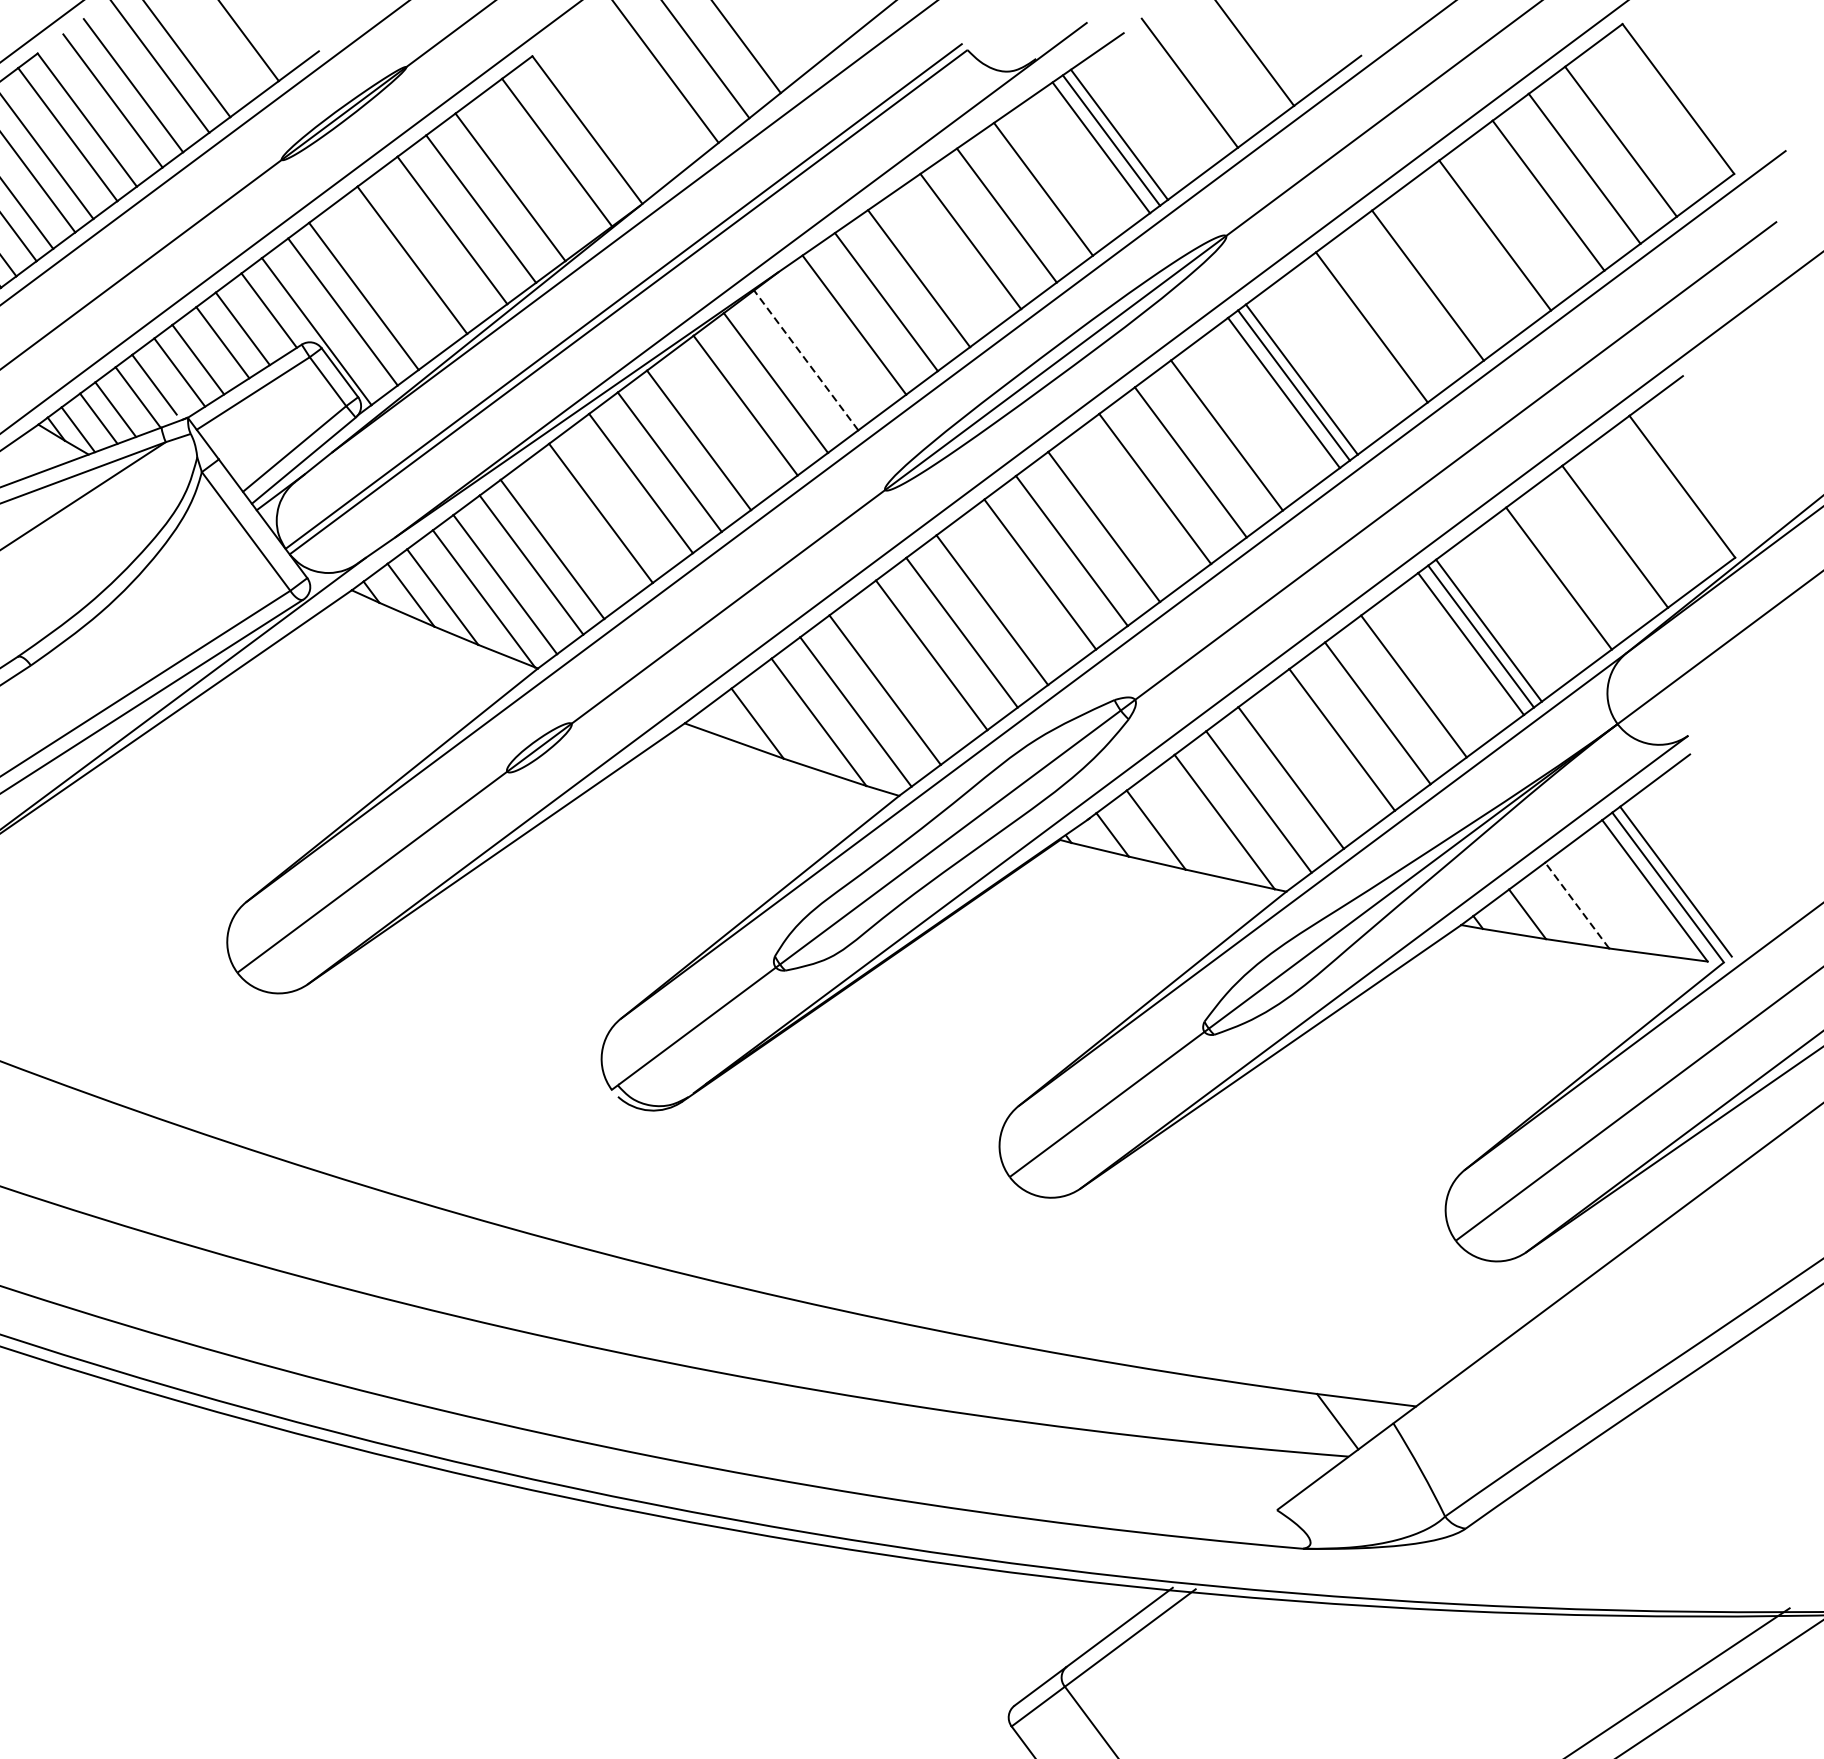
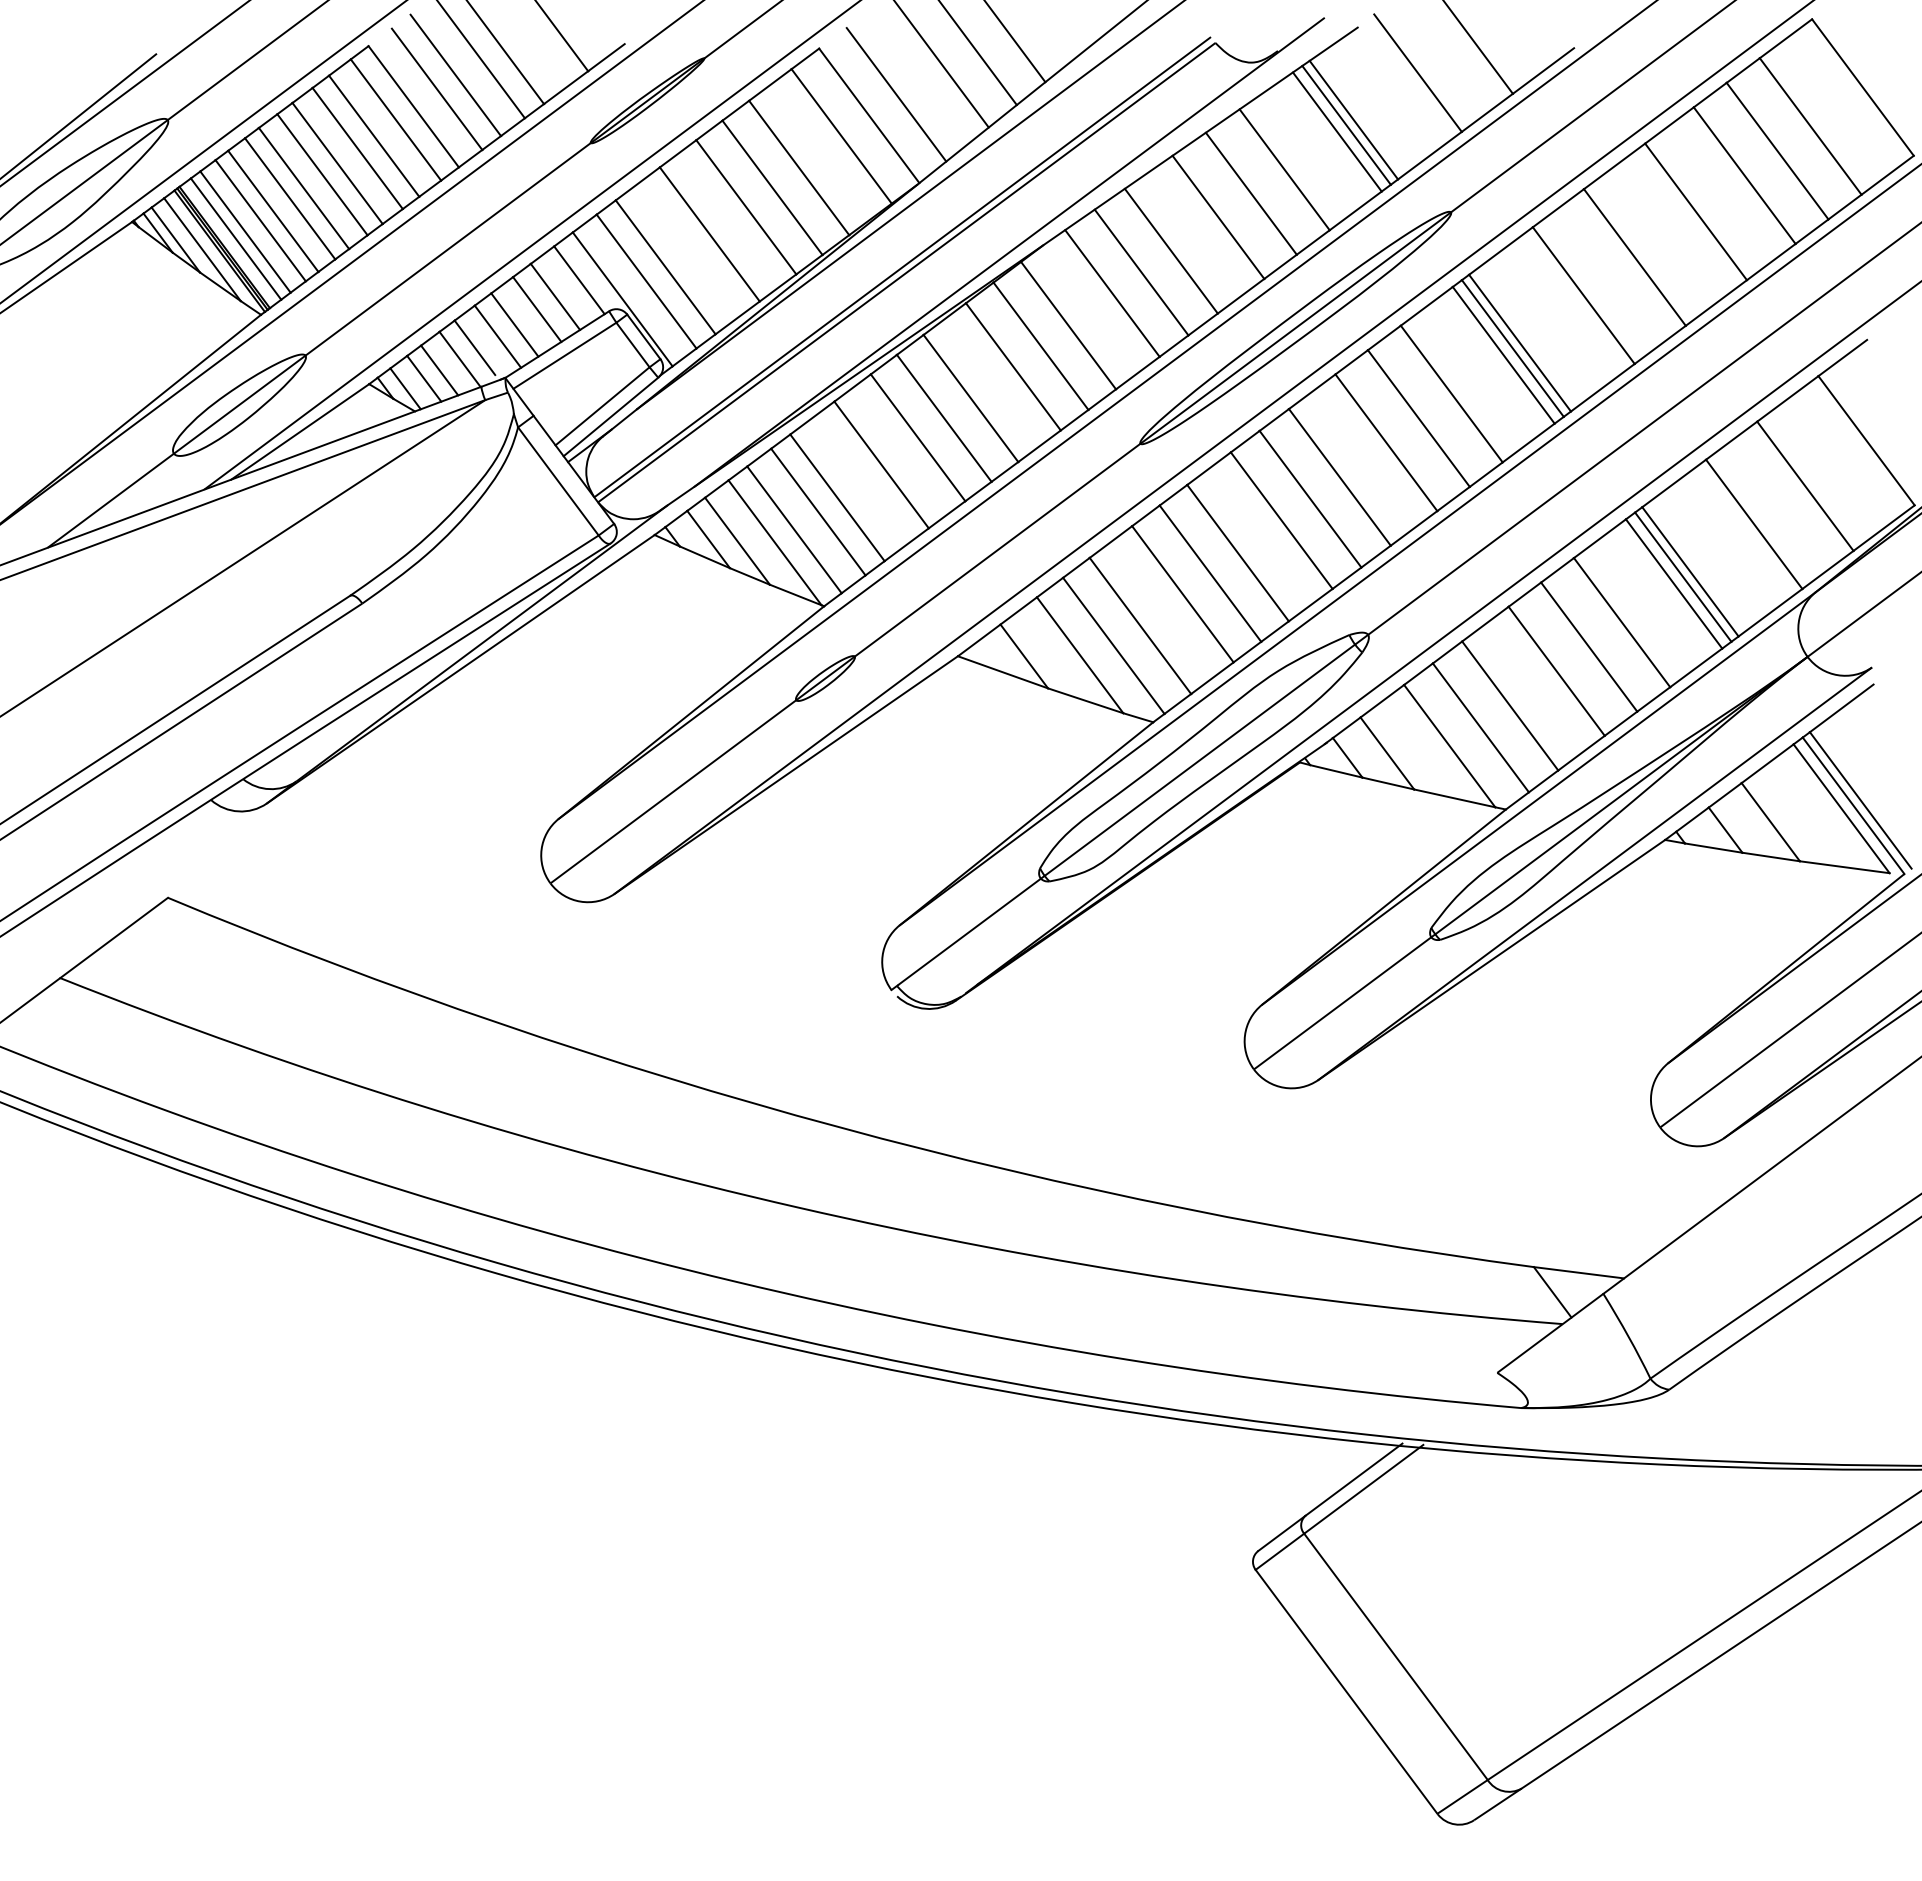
line: (617, 106) -> (896, 94), added
line: (806, 360) -> (1068, 325), dashed -> solid
line: (1576, 905) -> (1770, 822), dashed -> solid

